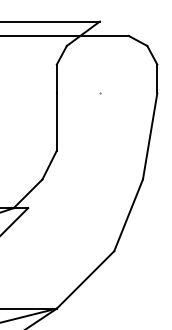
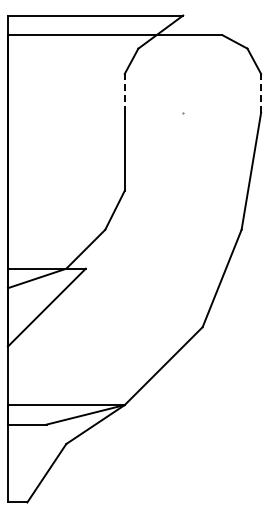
line: (56, 78) -> (124, 92), solid -> dashed
line: (157, 78) -> (261, 92), solid -> dashed

